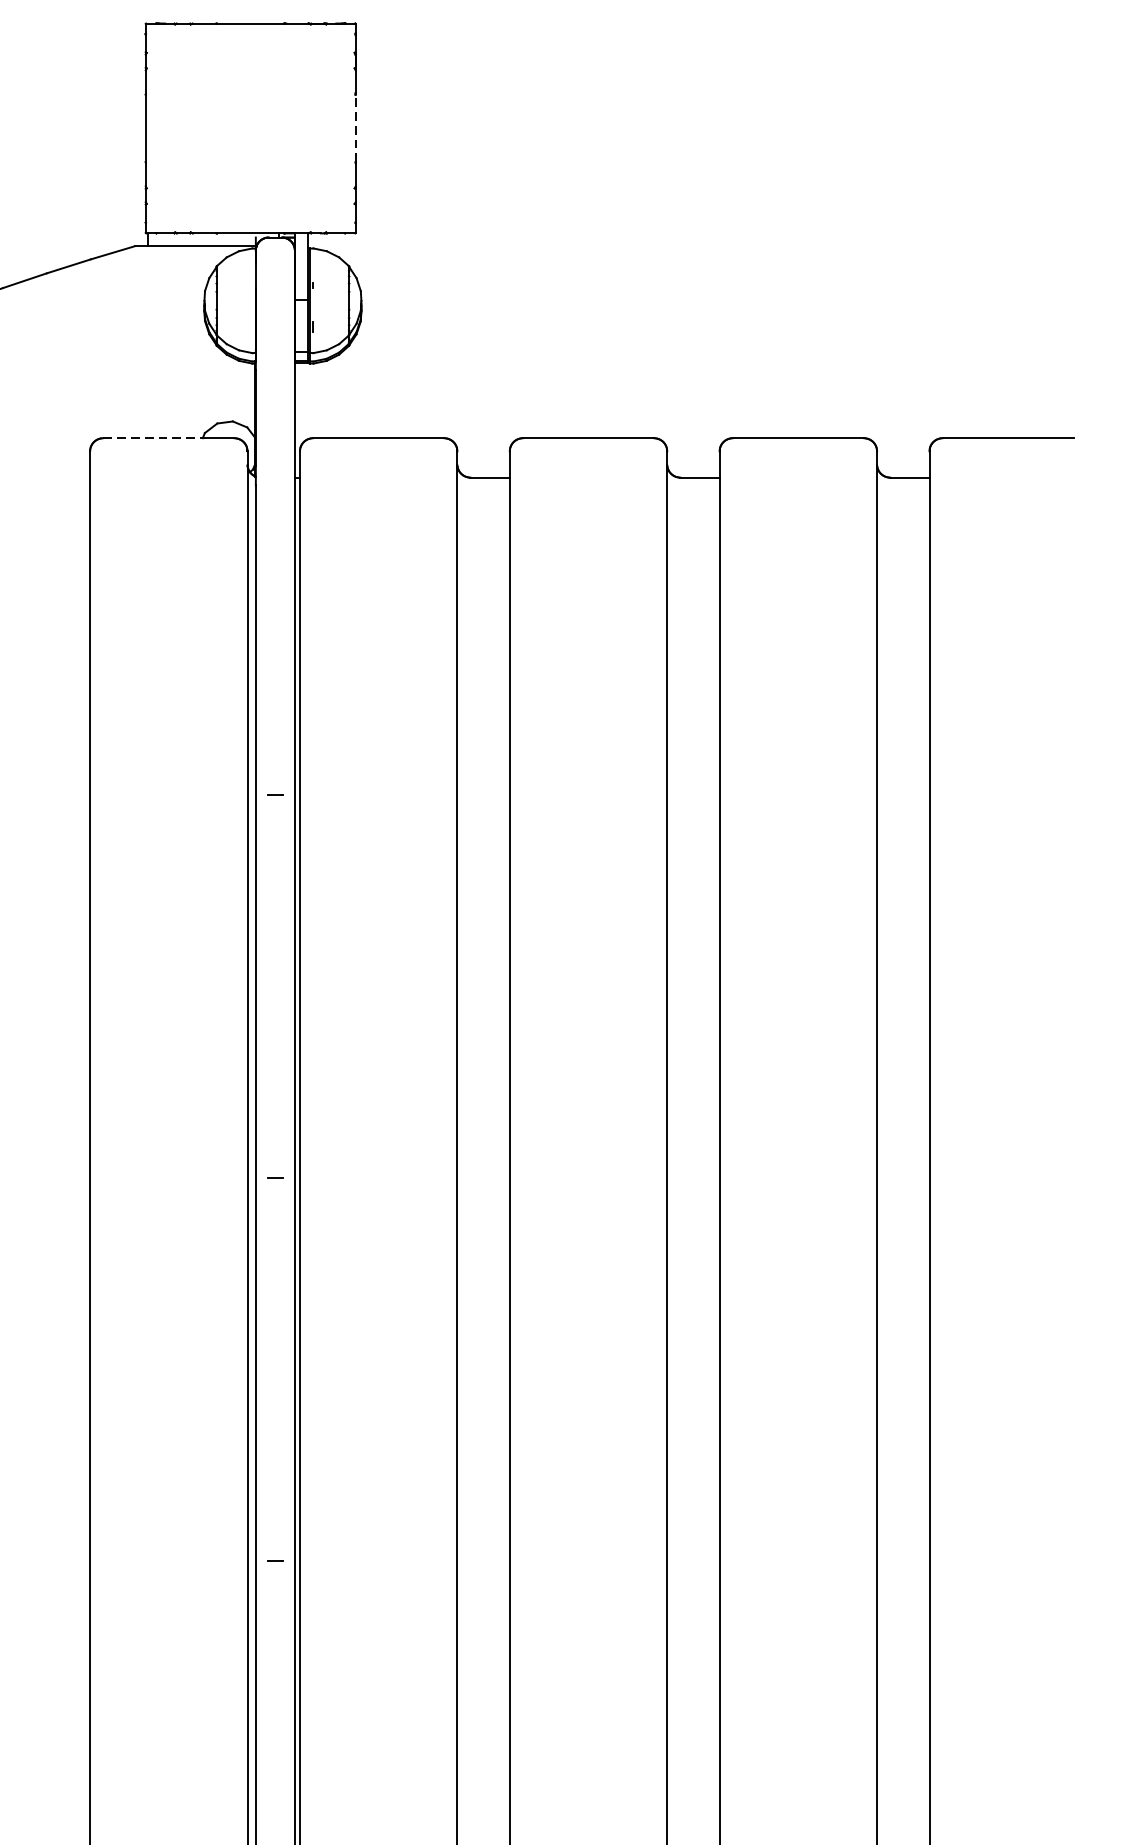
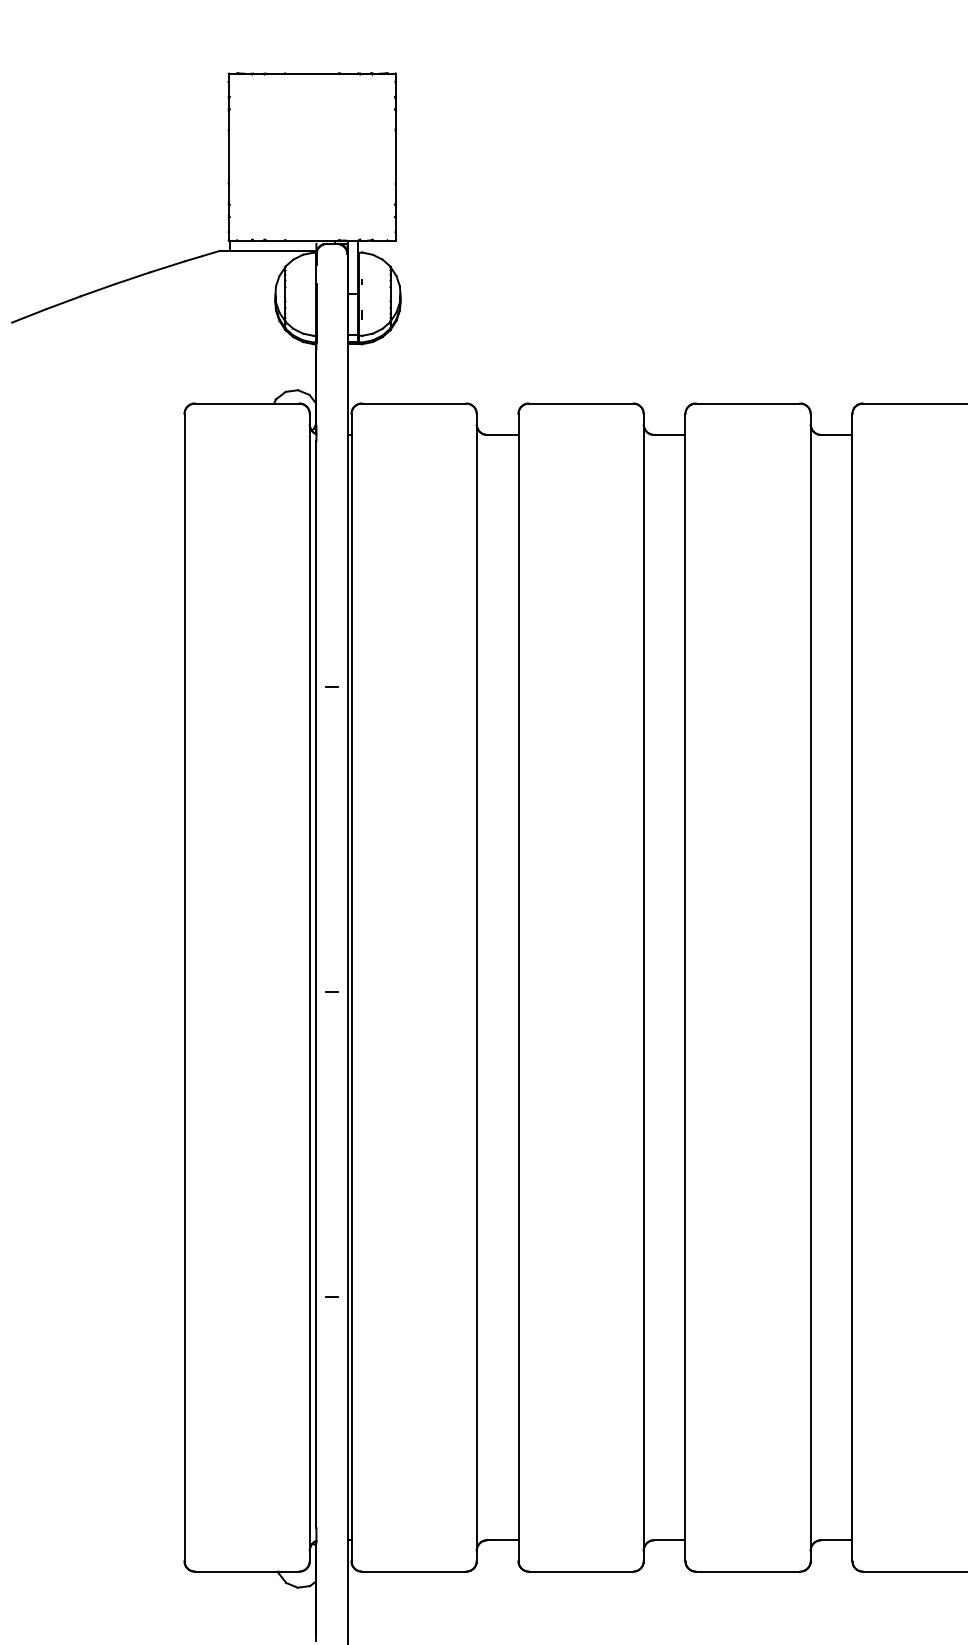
line: (355, 128) -> (395, 157), dashed -> solid
line: (152, 438) -> (234, 403), dashed -> solid

